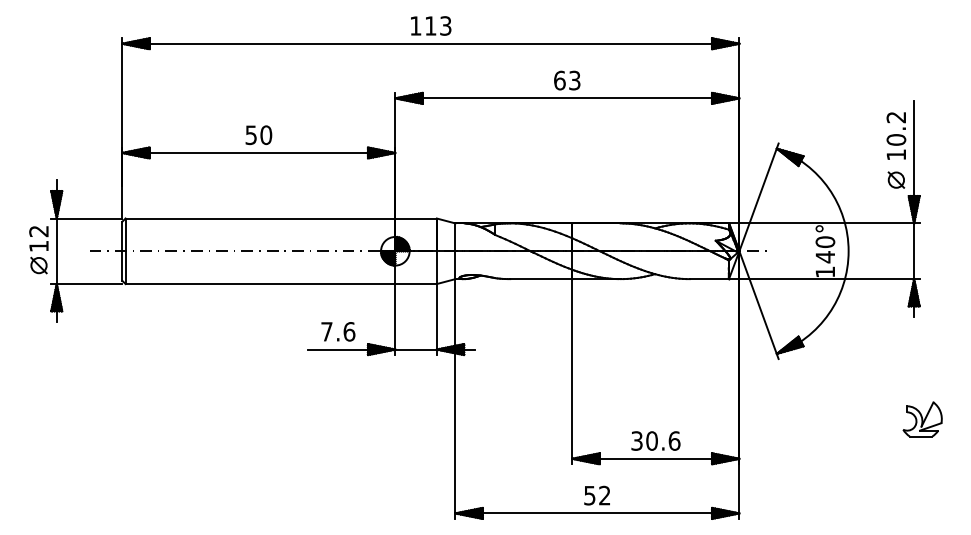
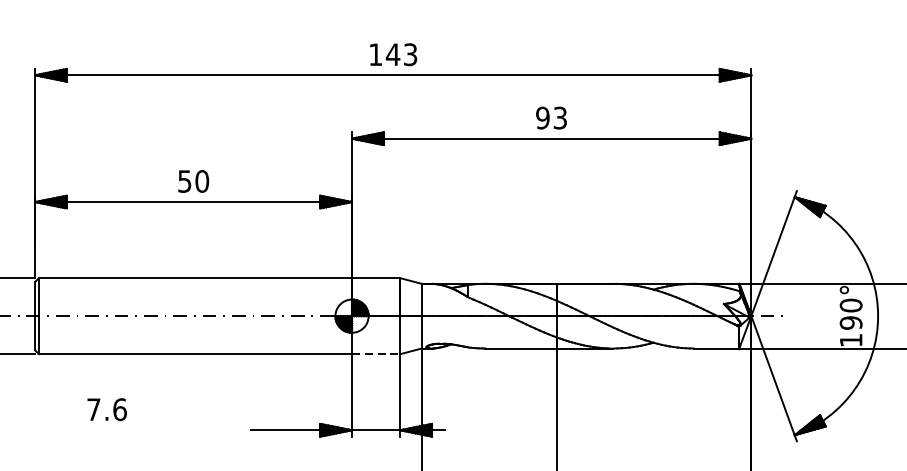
text: (430, 25) -> (392, 54), 113 -> 143
text: (559, 80) -> (542, 117), 63 -> 93
text: (825, 257) -> (851, 323), 140° -> 190°
line: (416, 284) -> (376, 354), solid -> dashed
text: (338, 331) -> (107, 409), moved

